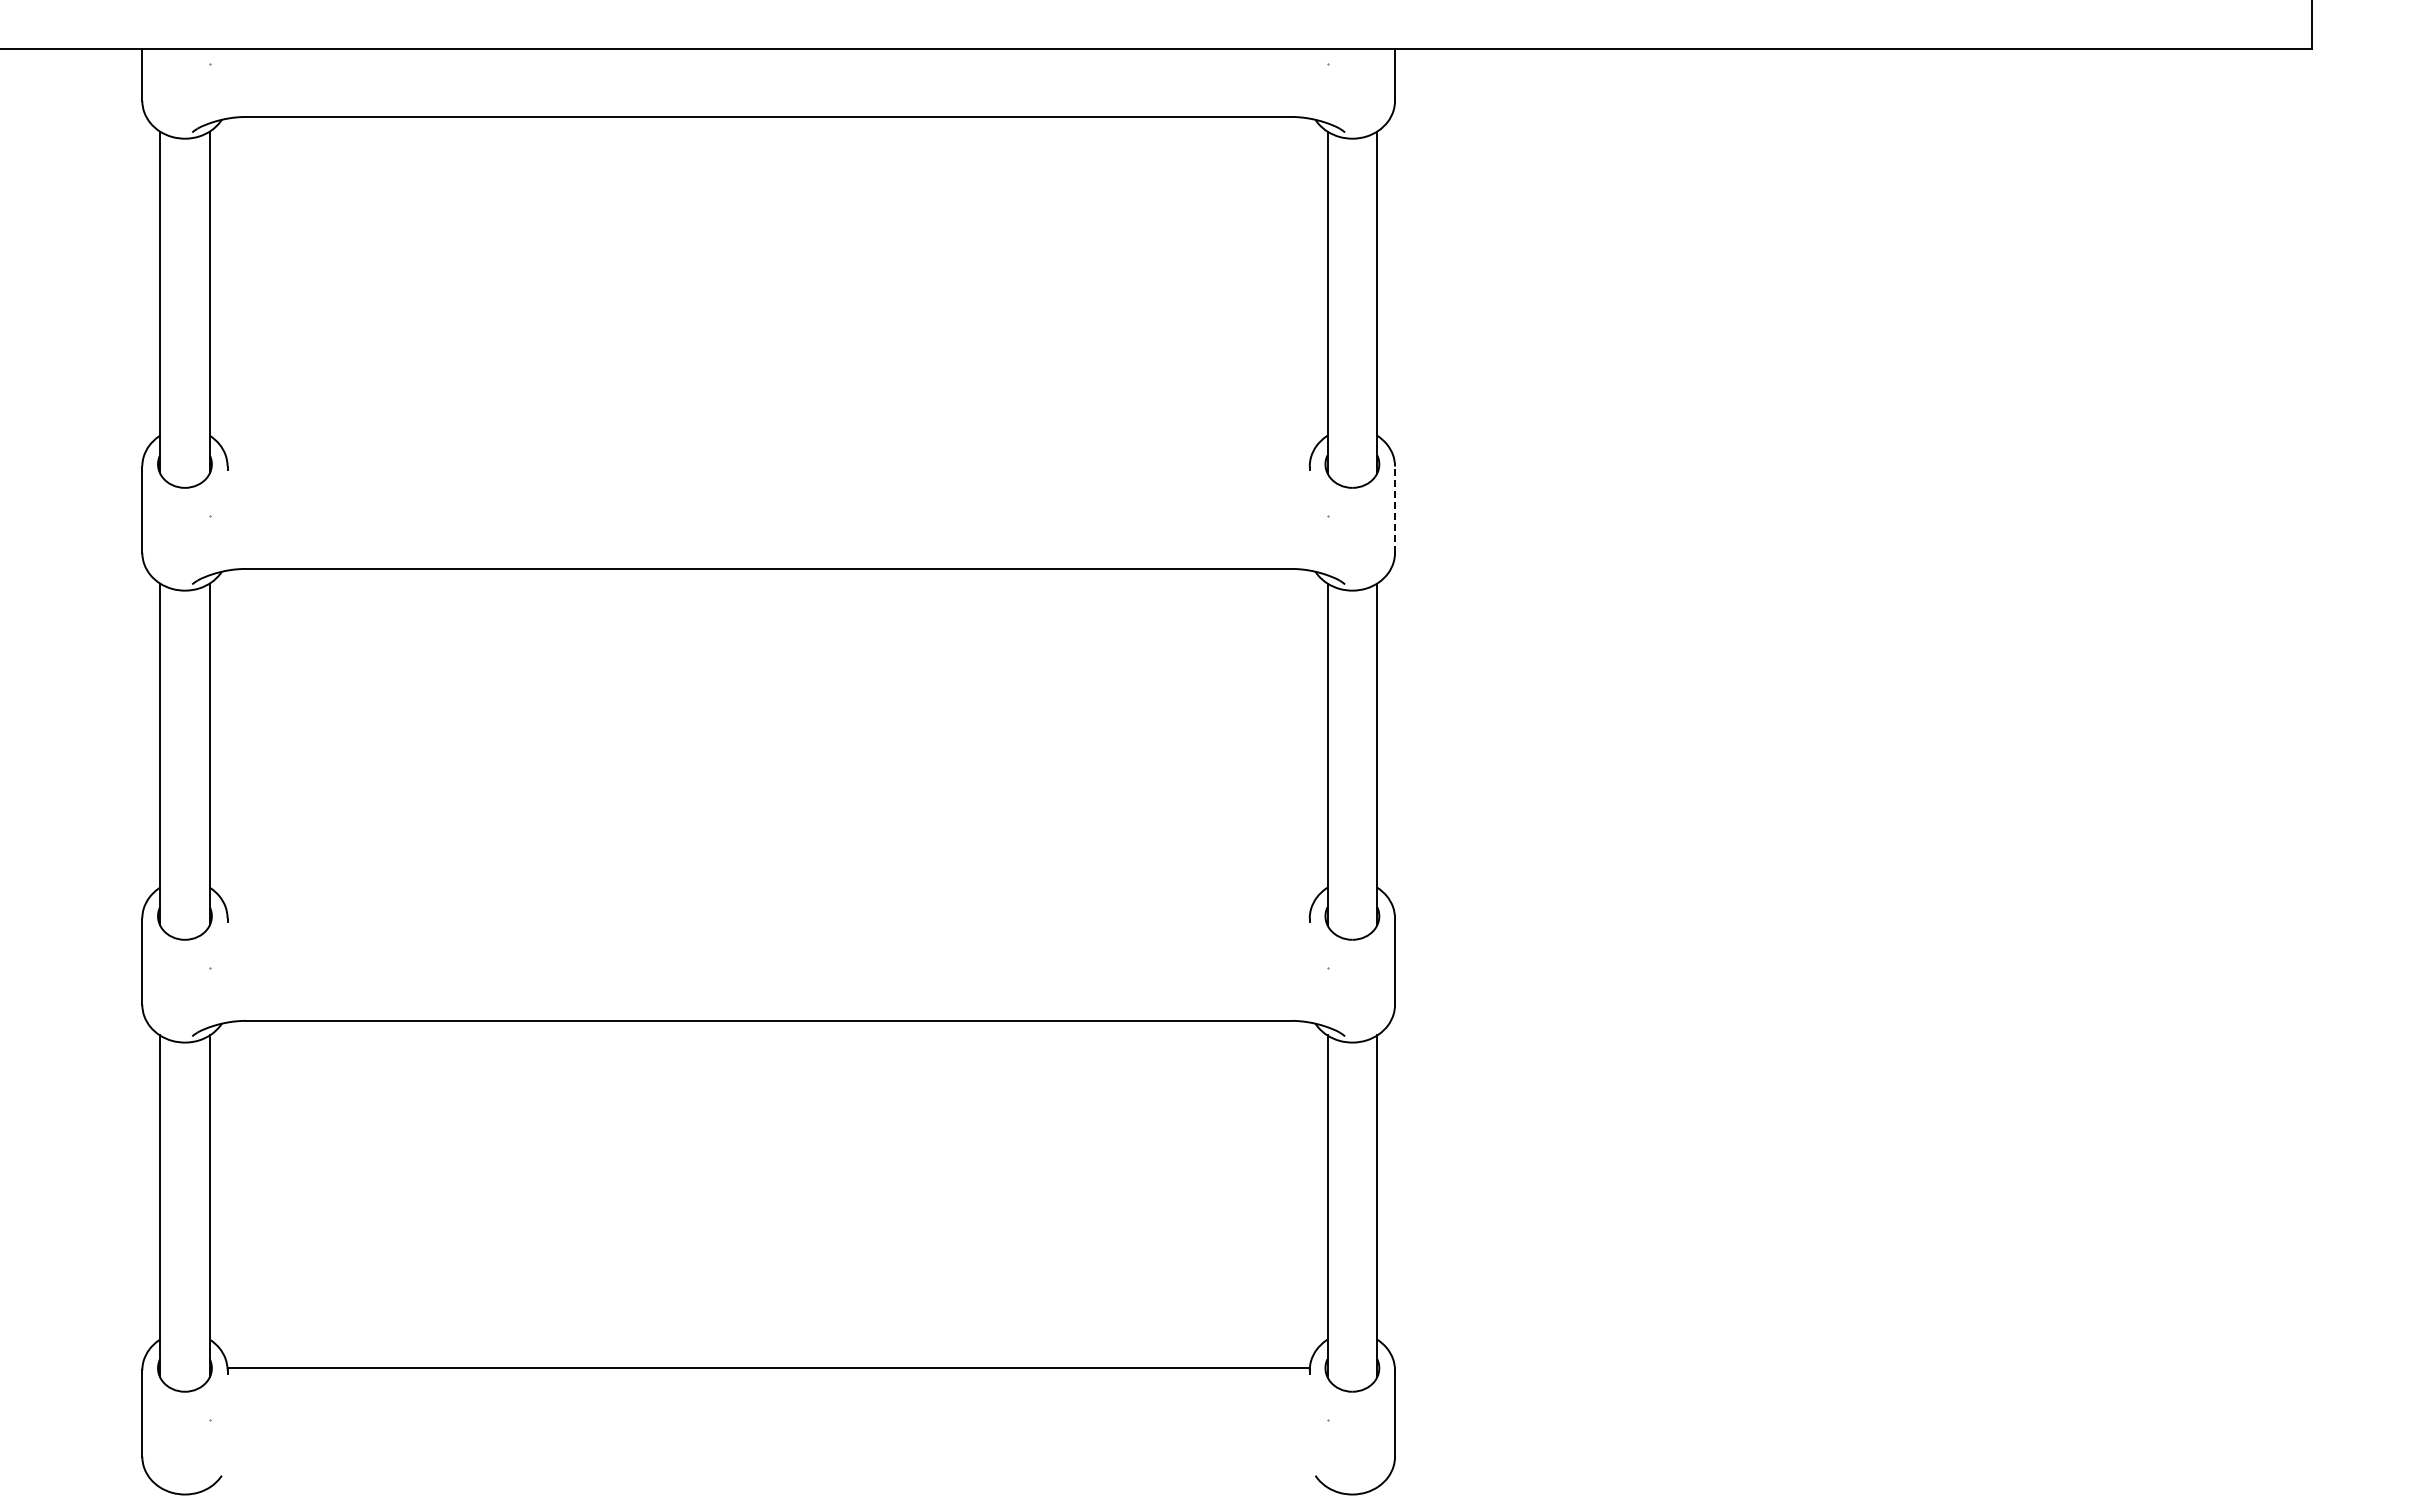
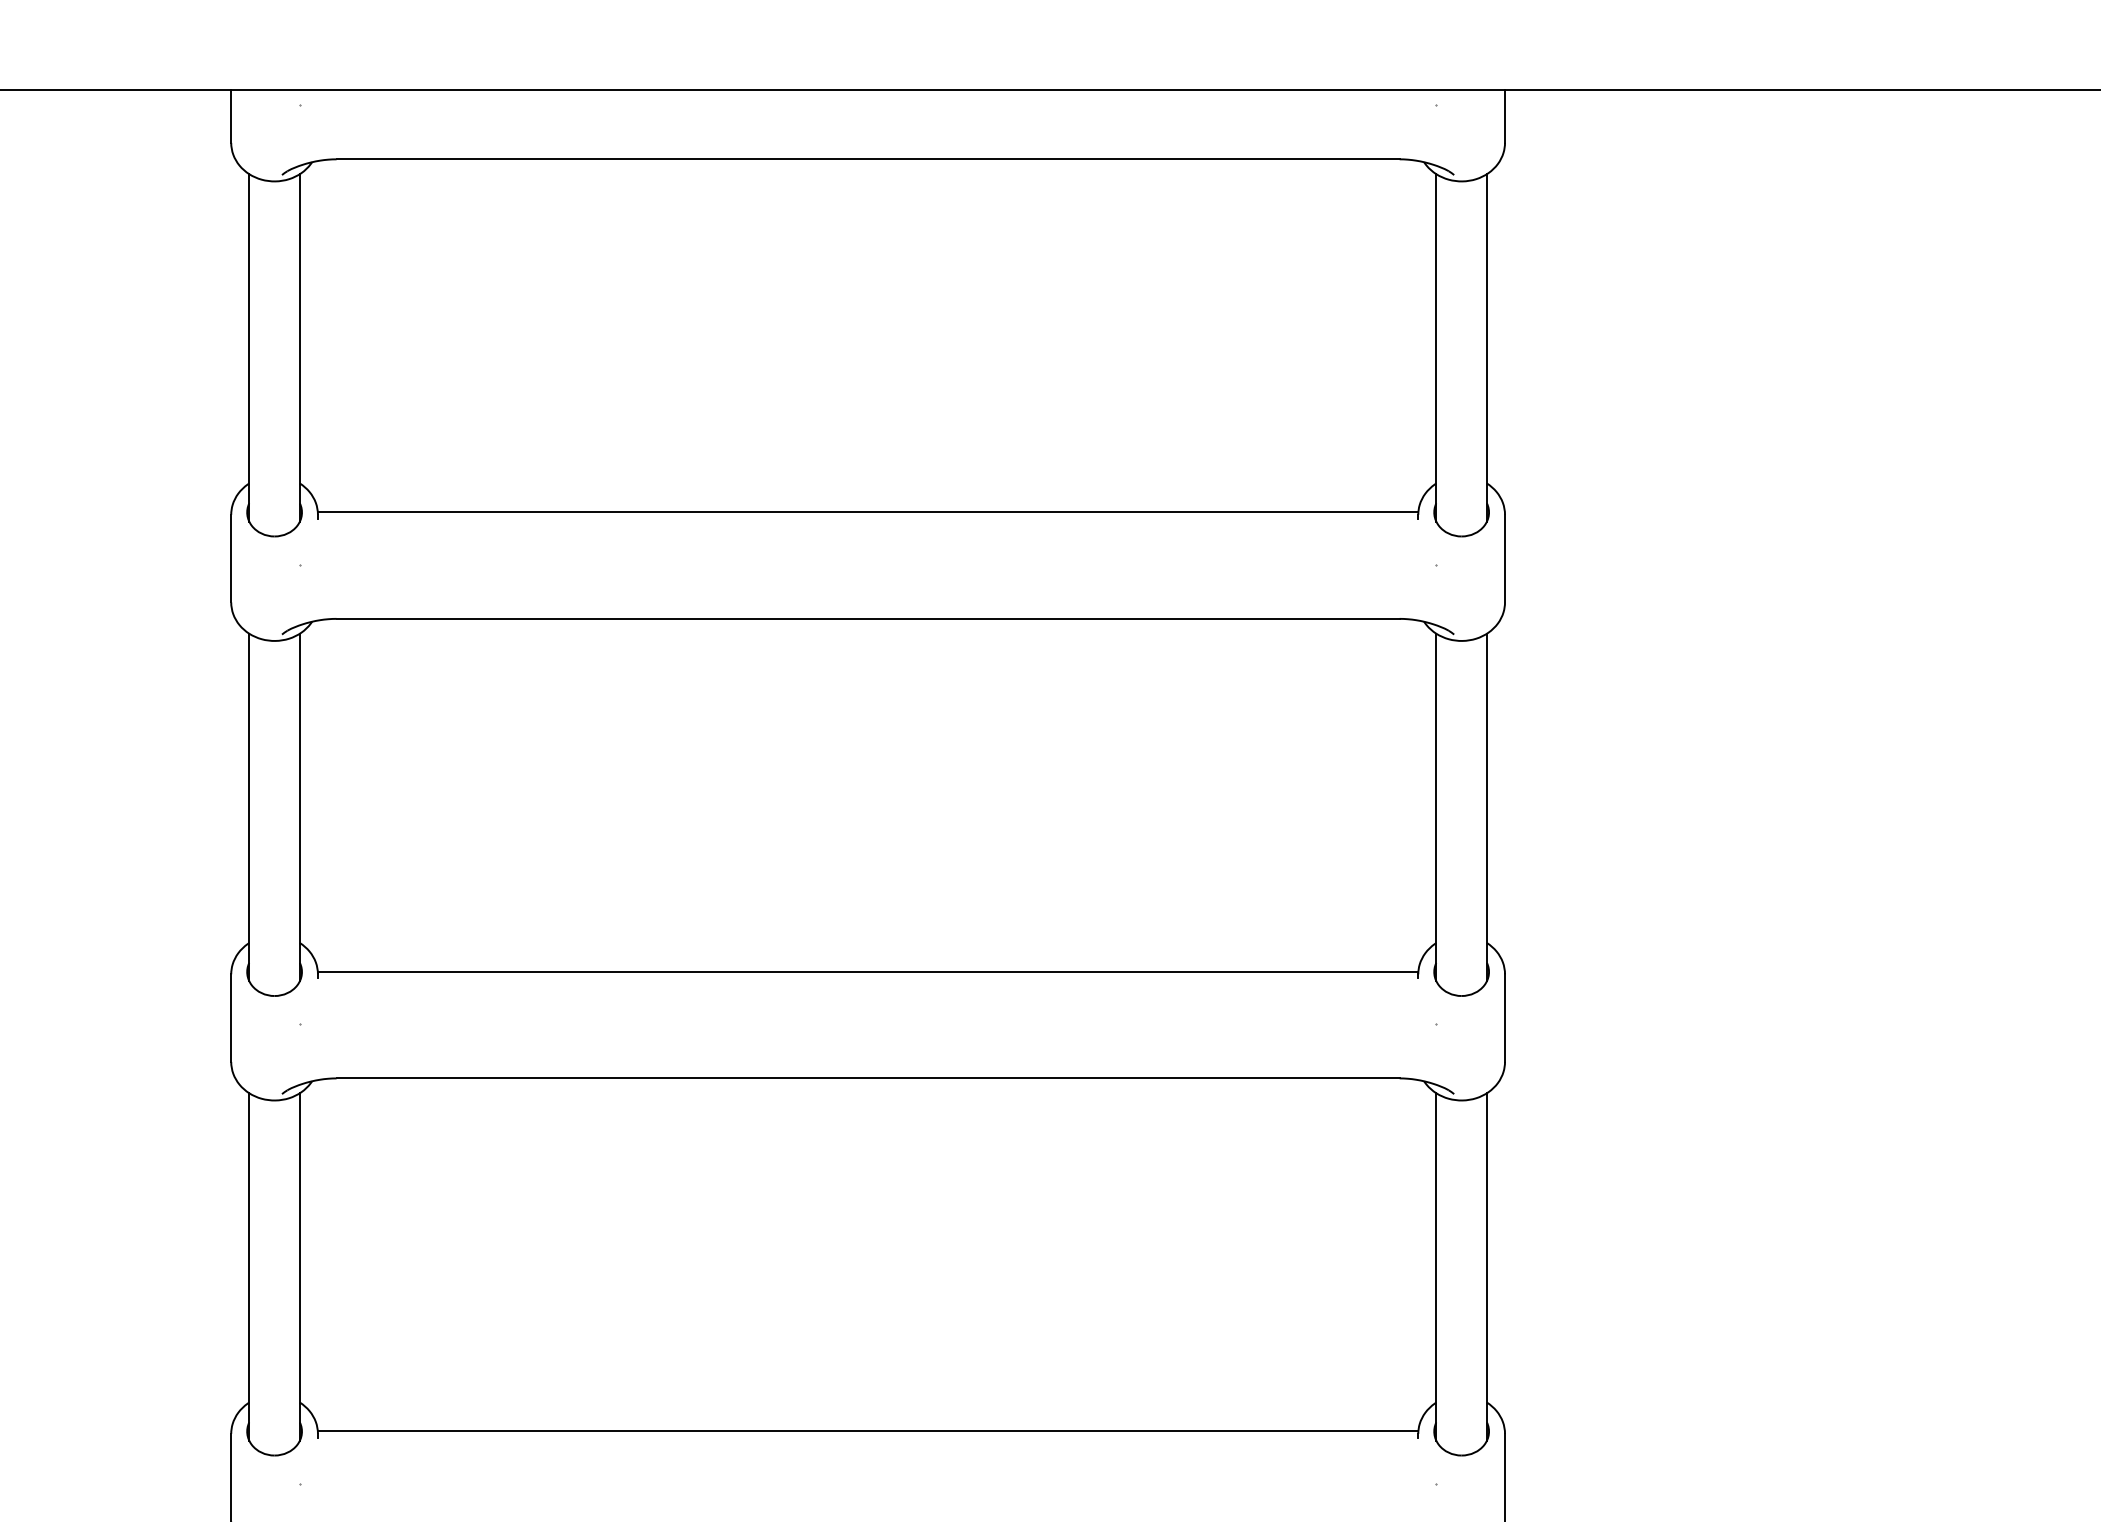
line: (768, 463) -> (867, 511), added
line: (1395, 509) -> (1505, 558), dashed -> solid
line: (768, 915) -> (867, 971), added

